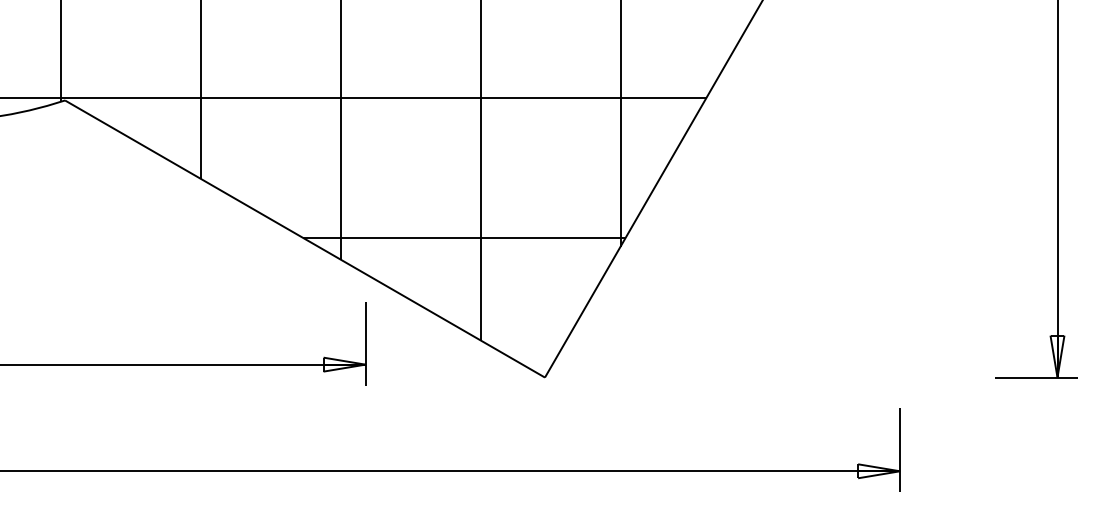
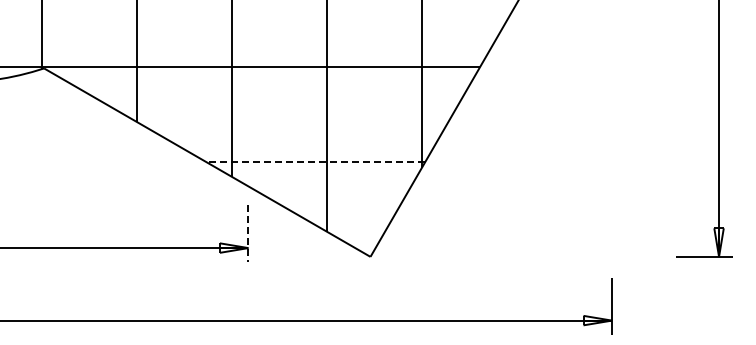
line: (464, 237) -> (315, 161), solid -> dashed
line: (365, 343) -> (248, 233), solid -> dashed

